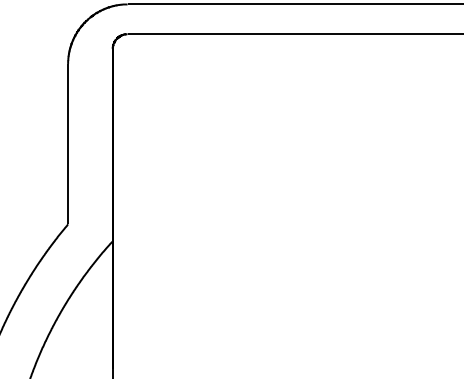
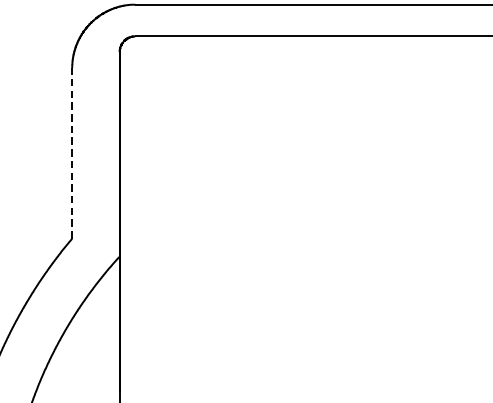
line: (68, 143) -> (72, 152), solid -> dashed

